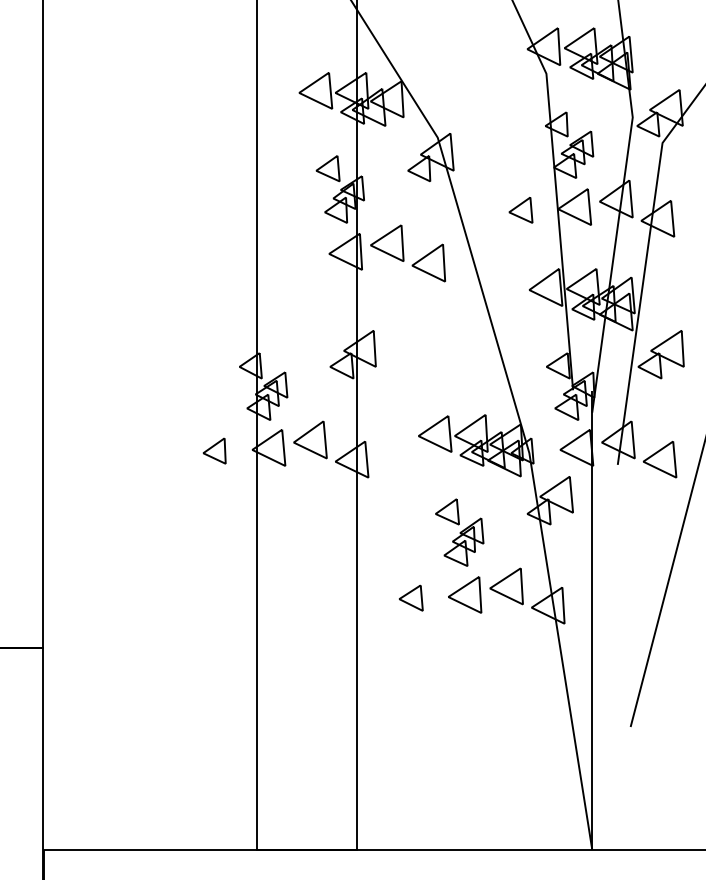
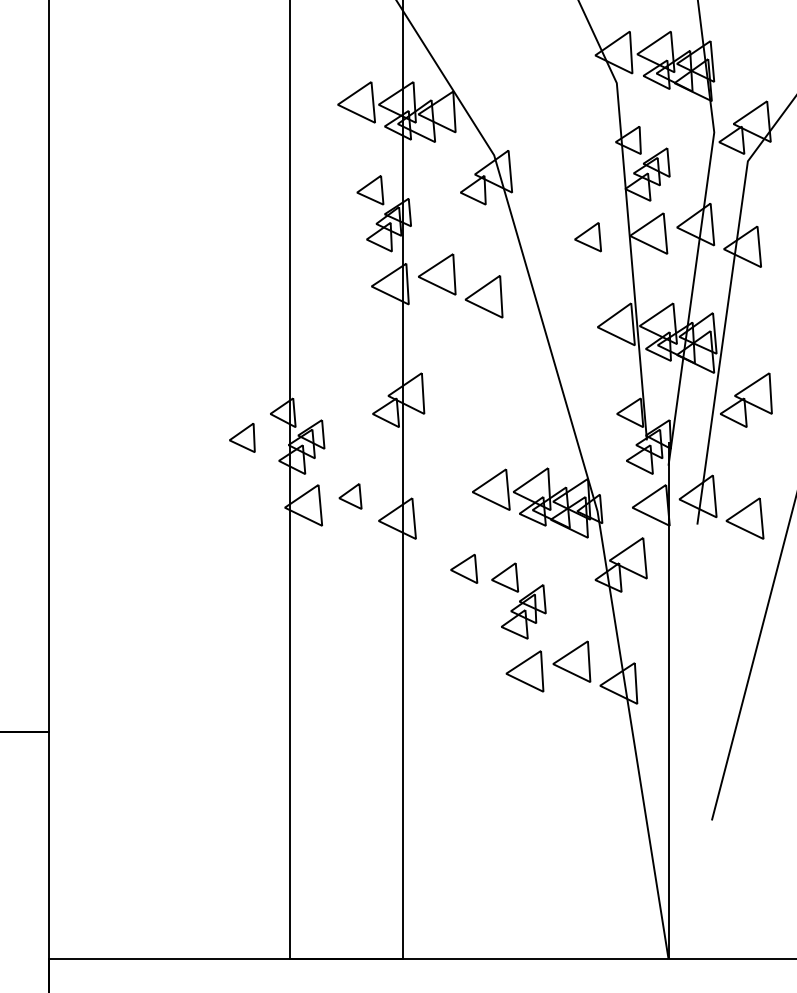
part: (310, 439) -> (350, 495), size x0.6
part: (214, 450) -> (242, 437), moved
part: (411, 597) -> (464, 568), moved

